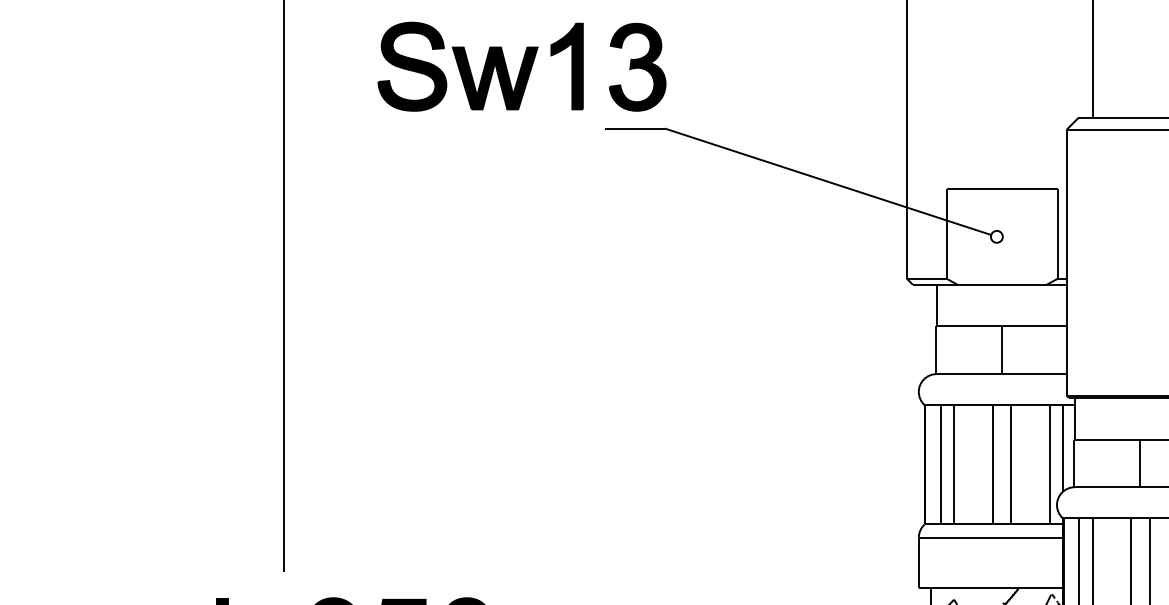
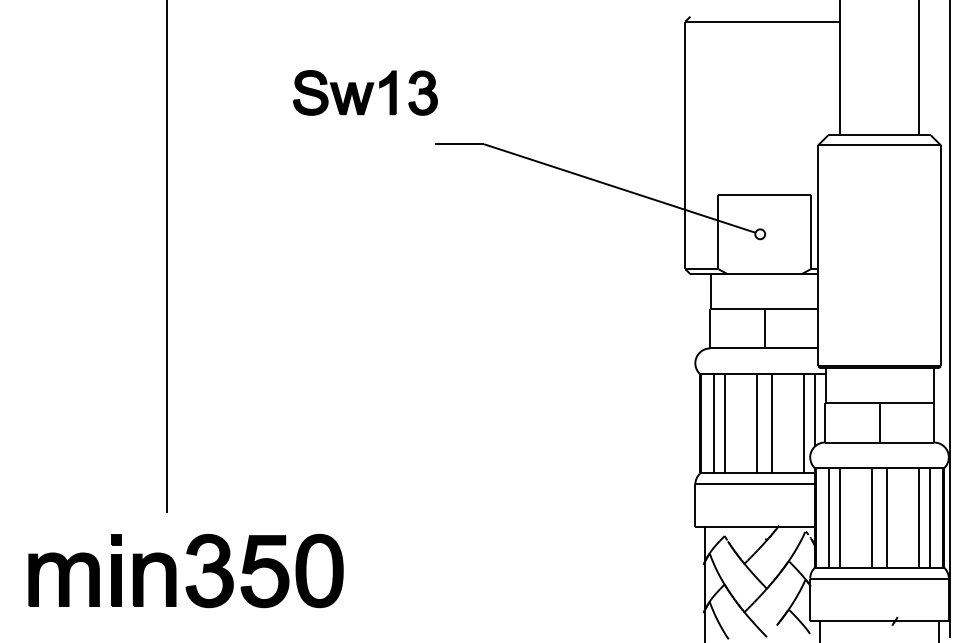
part: (522, 66) -> (365, 92), size x0.6

